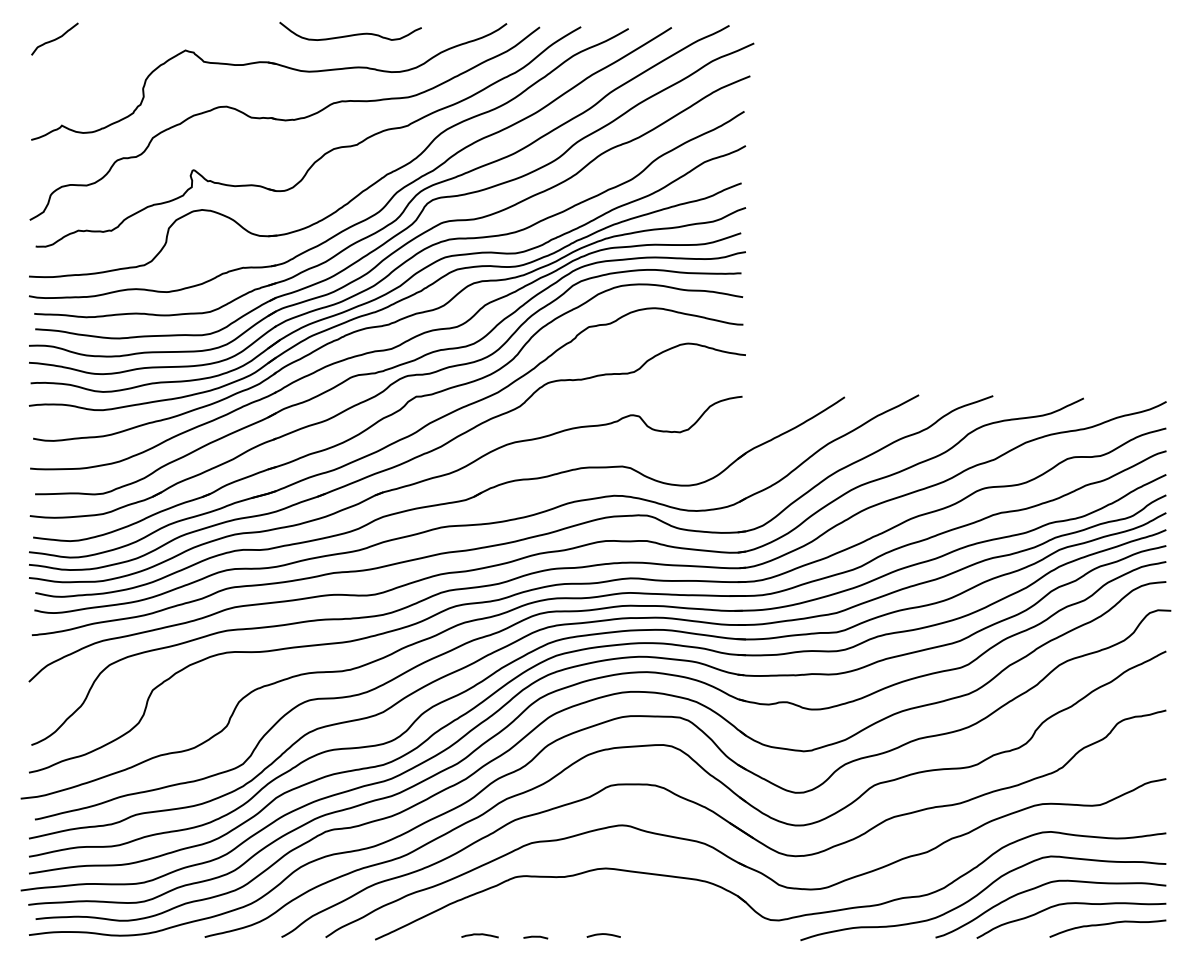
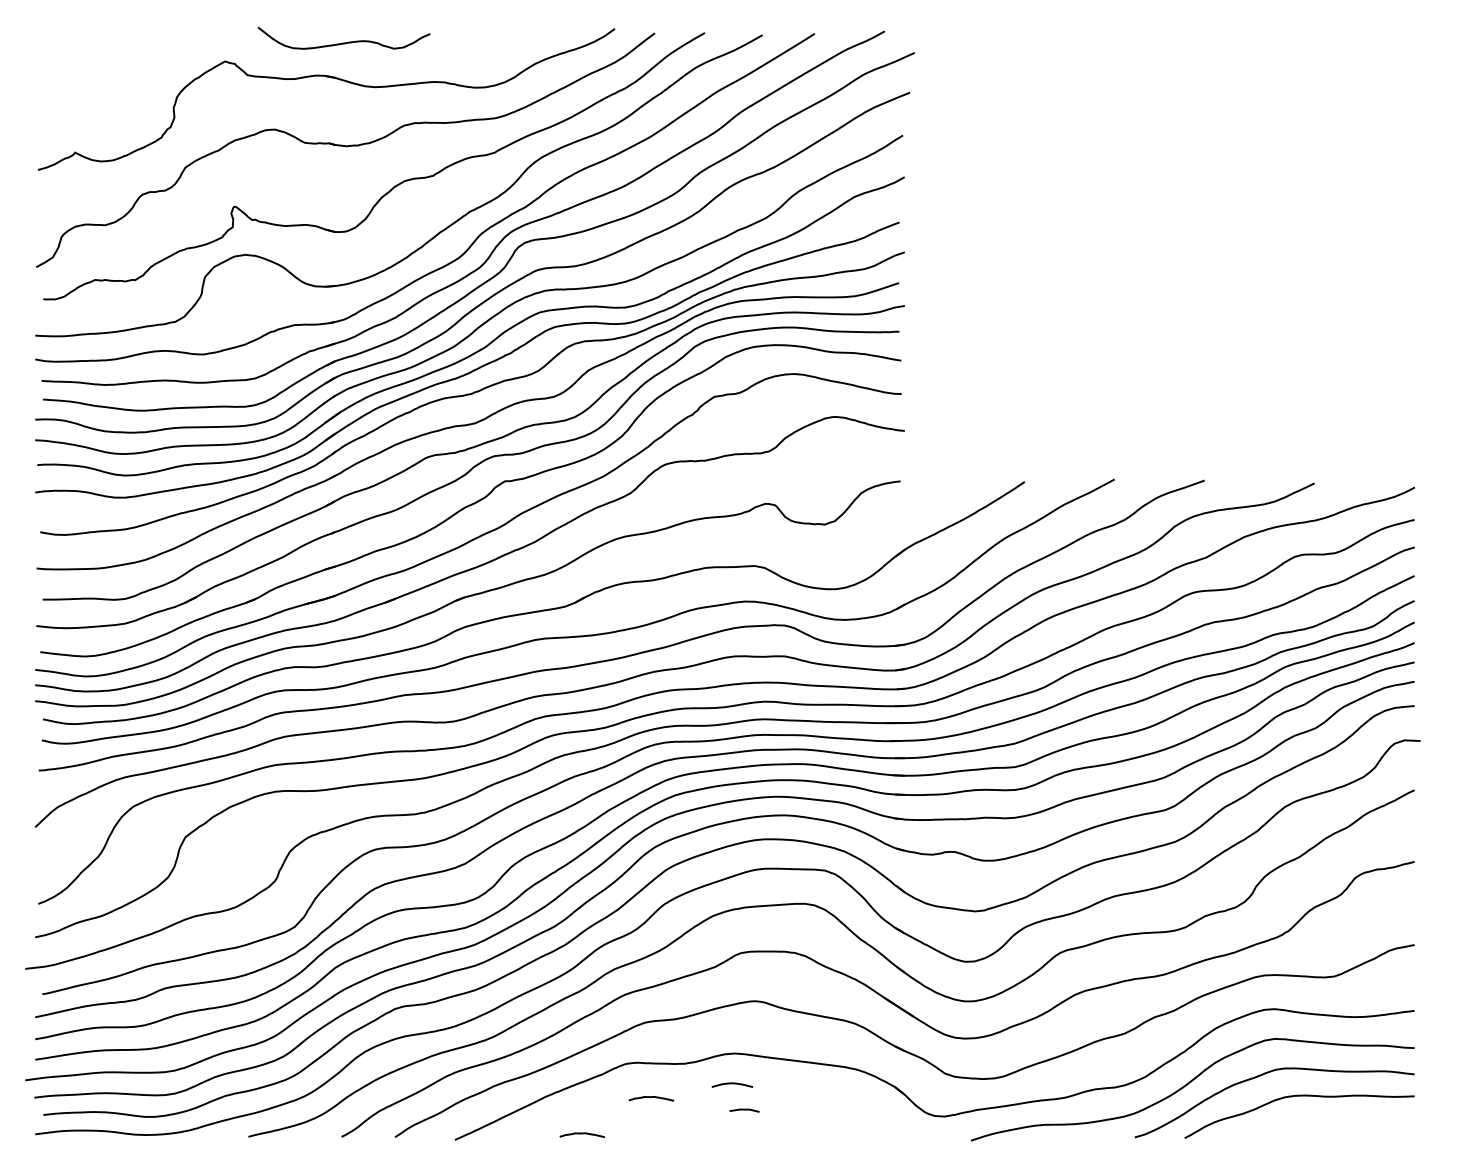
curve: (350, 34) -> (343, 42), moved
curve: (55, 38) -> (67, 46), removed
curve: (536, 905) -> (650, 1098), added
curve: (1105, 925) -> (1340, 1122), removed
curve: (603, 934) -> (732, 1083), moved
curve: (535, 937) -> (744, 1110), moved

